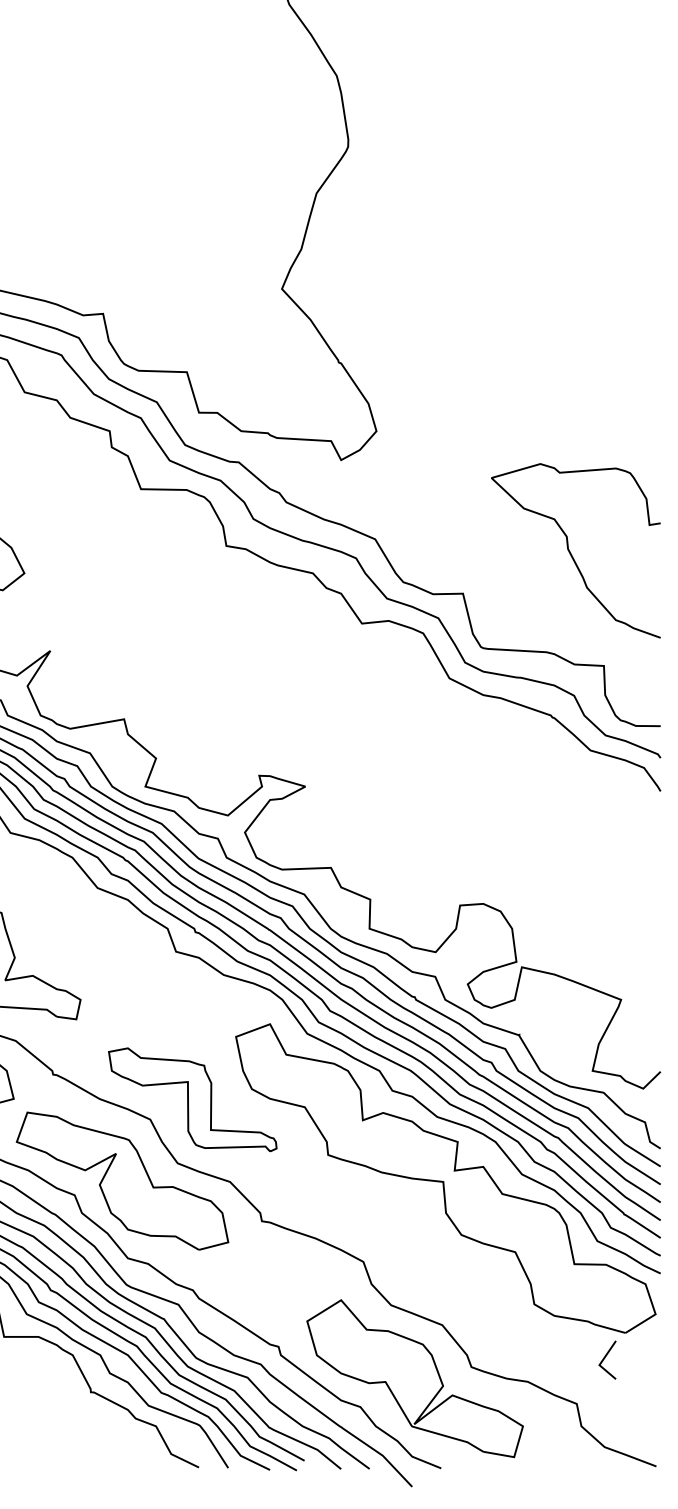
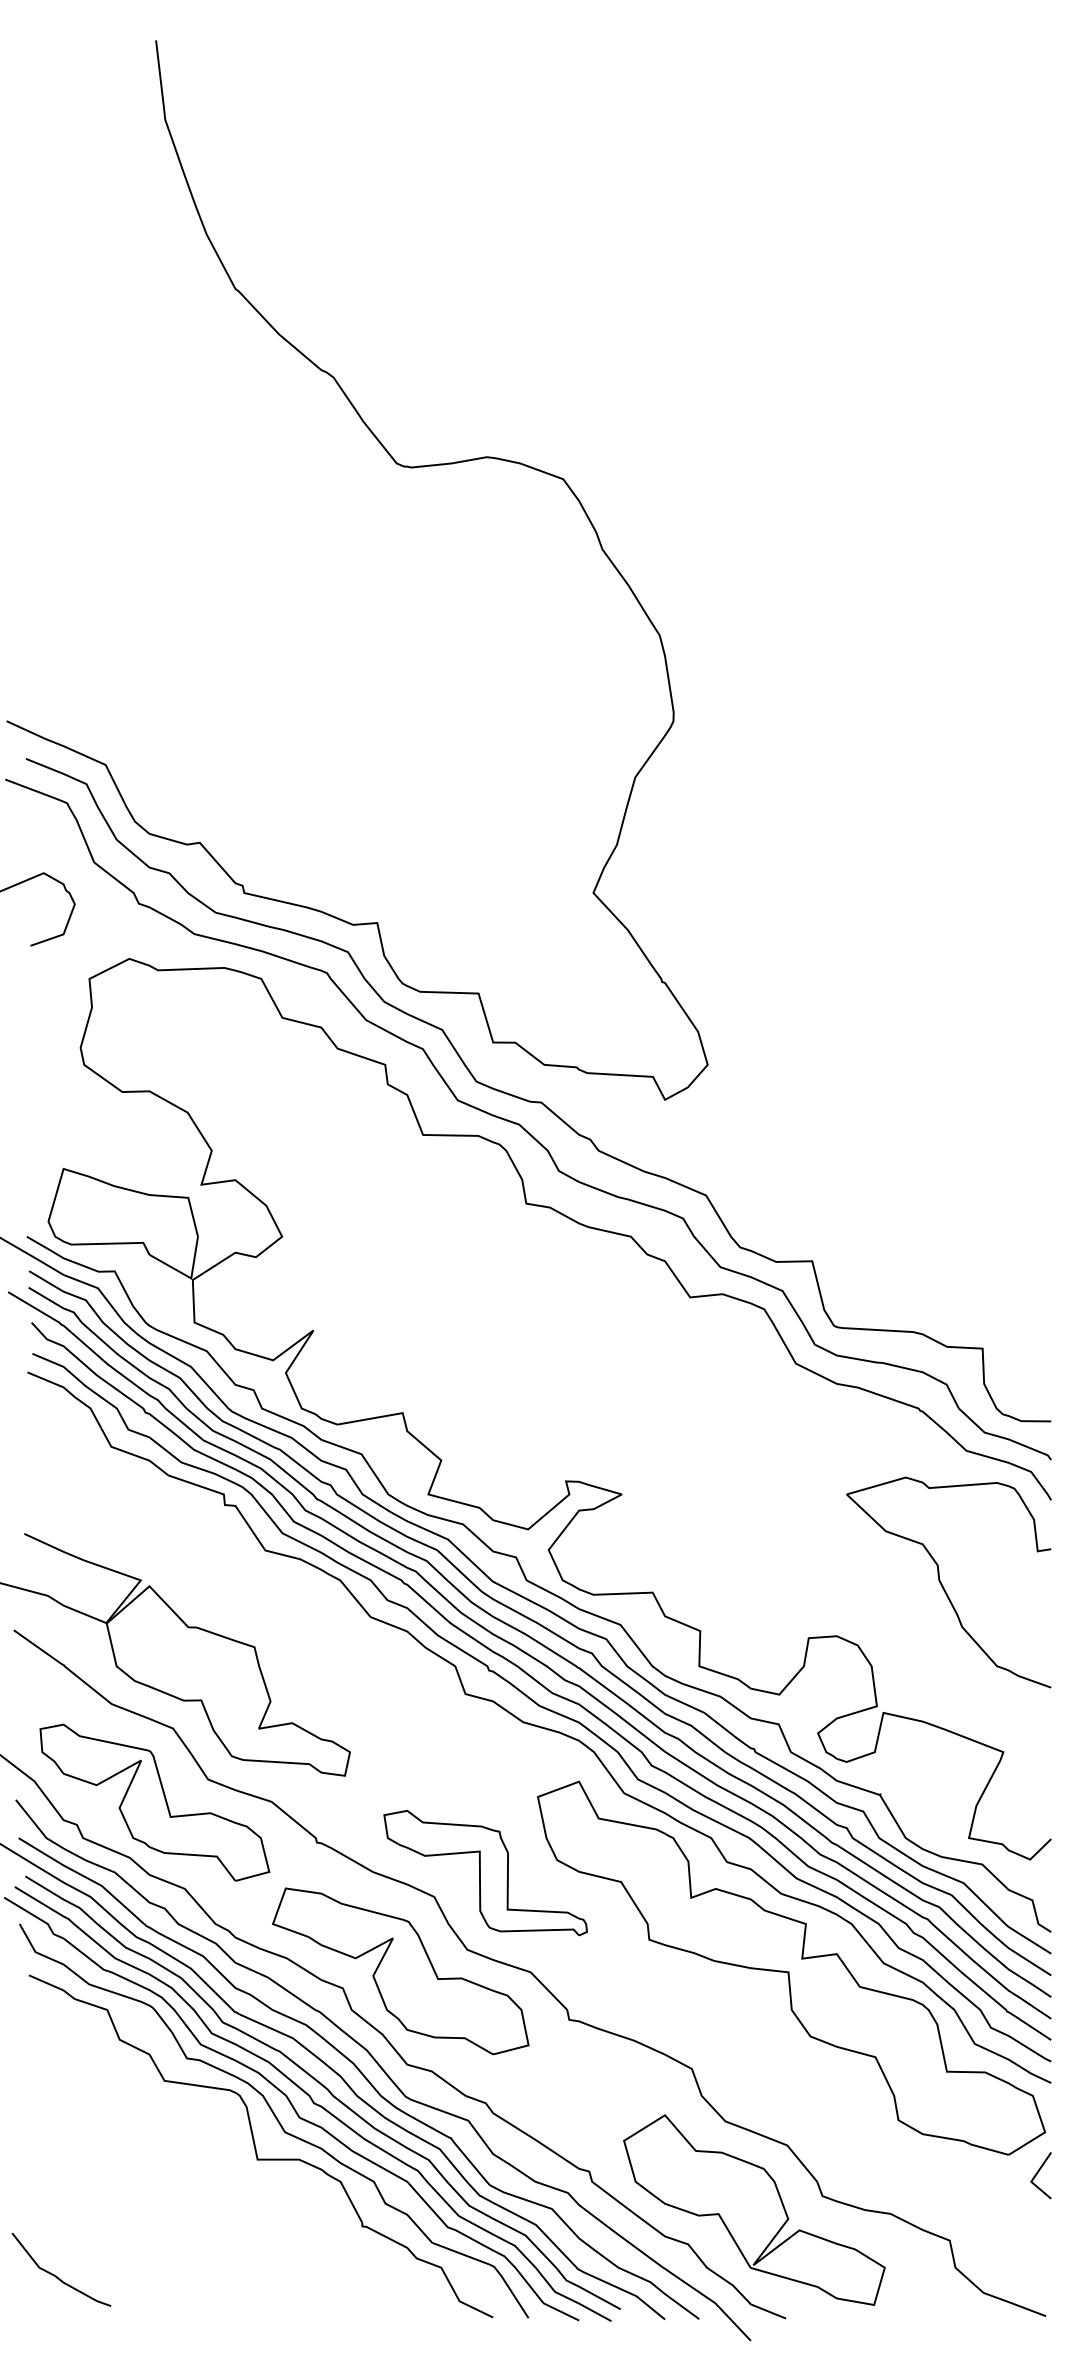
curve: (570, 552) -> (942, 1584), moved
line: (605, 1358) -> (1038, 2173), moved

